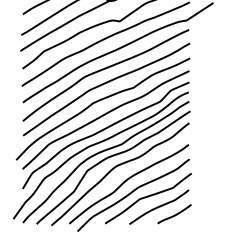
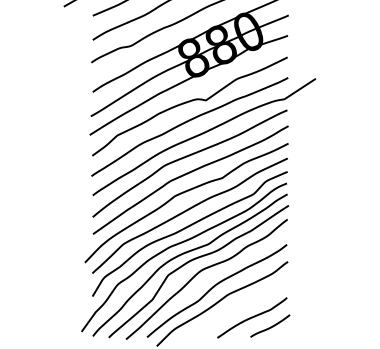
curve: (148, 197) -> (239, 306), removed

